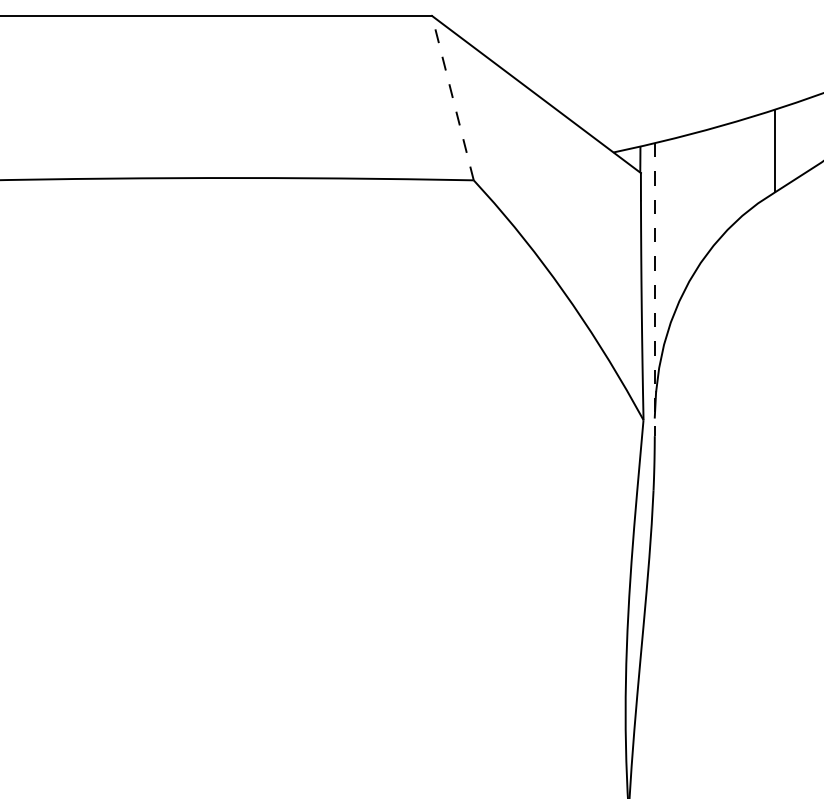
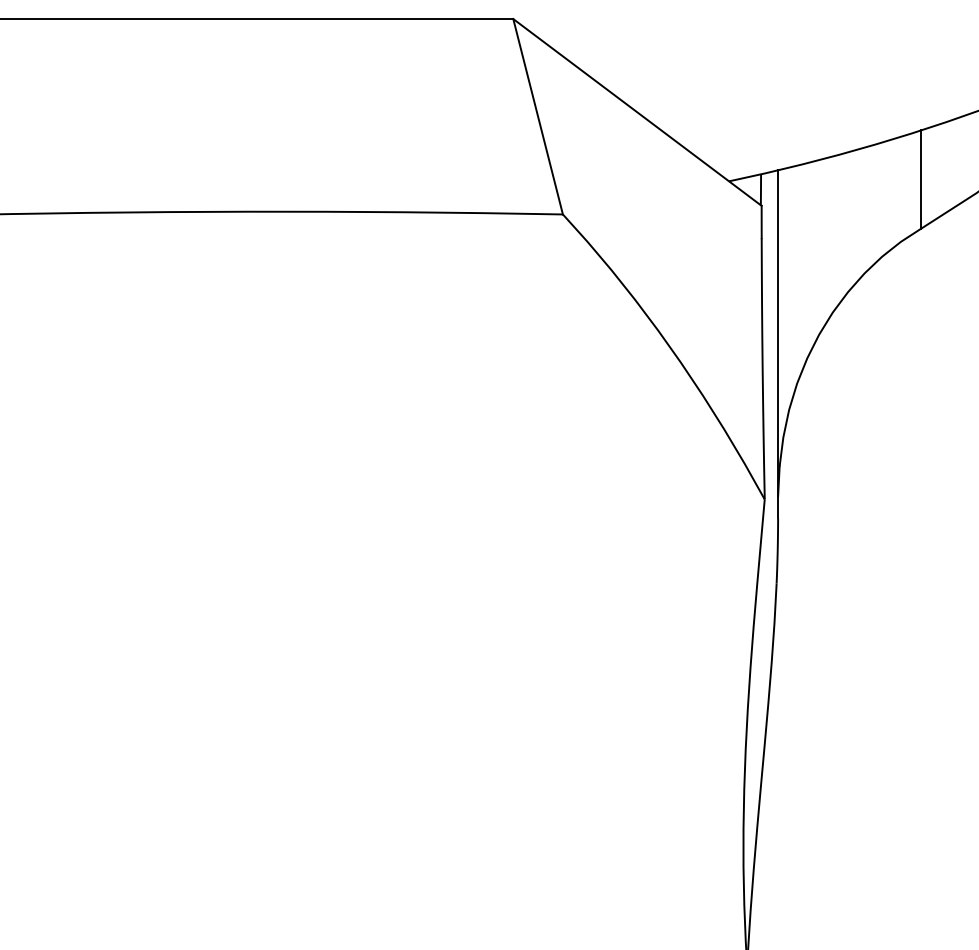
line: (453, 97) -> (538, 116), dashed -> solid
line: (655, 289) -> (778, 344), dashed -> solid

